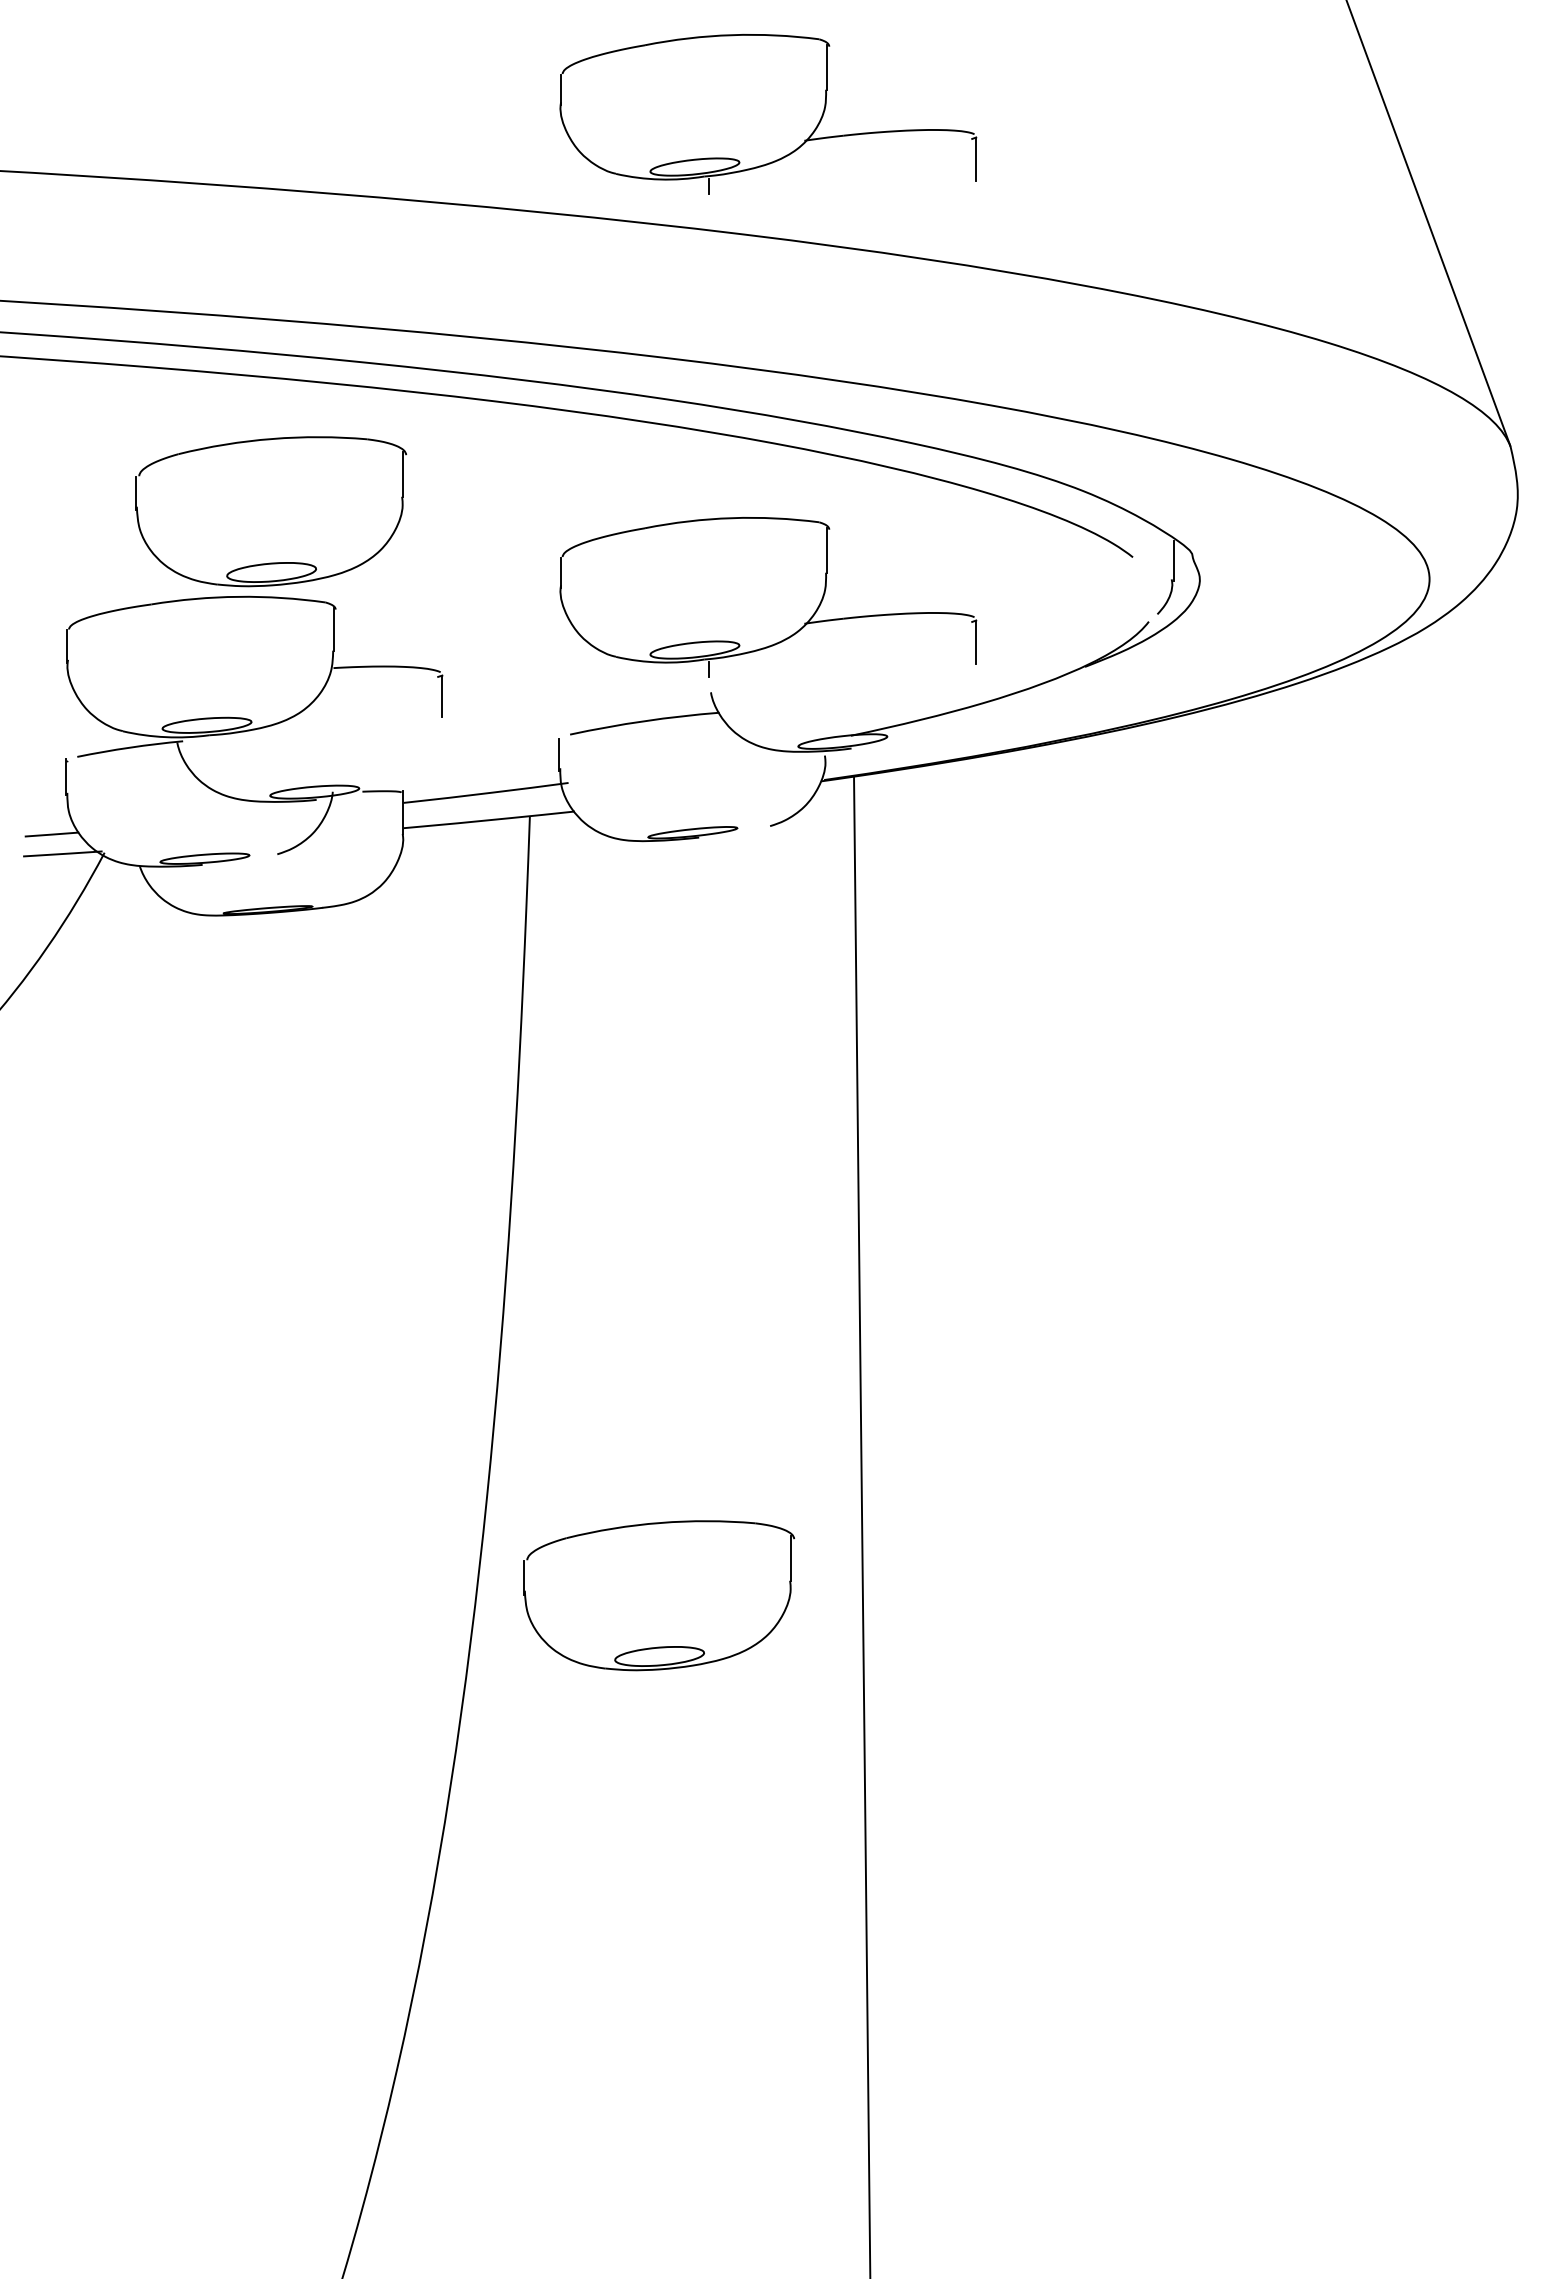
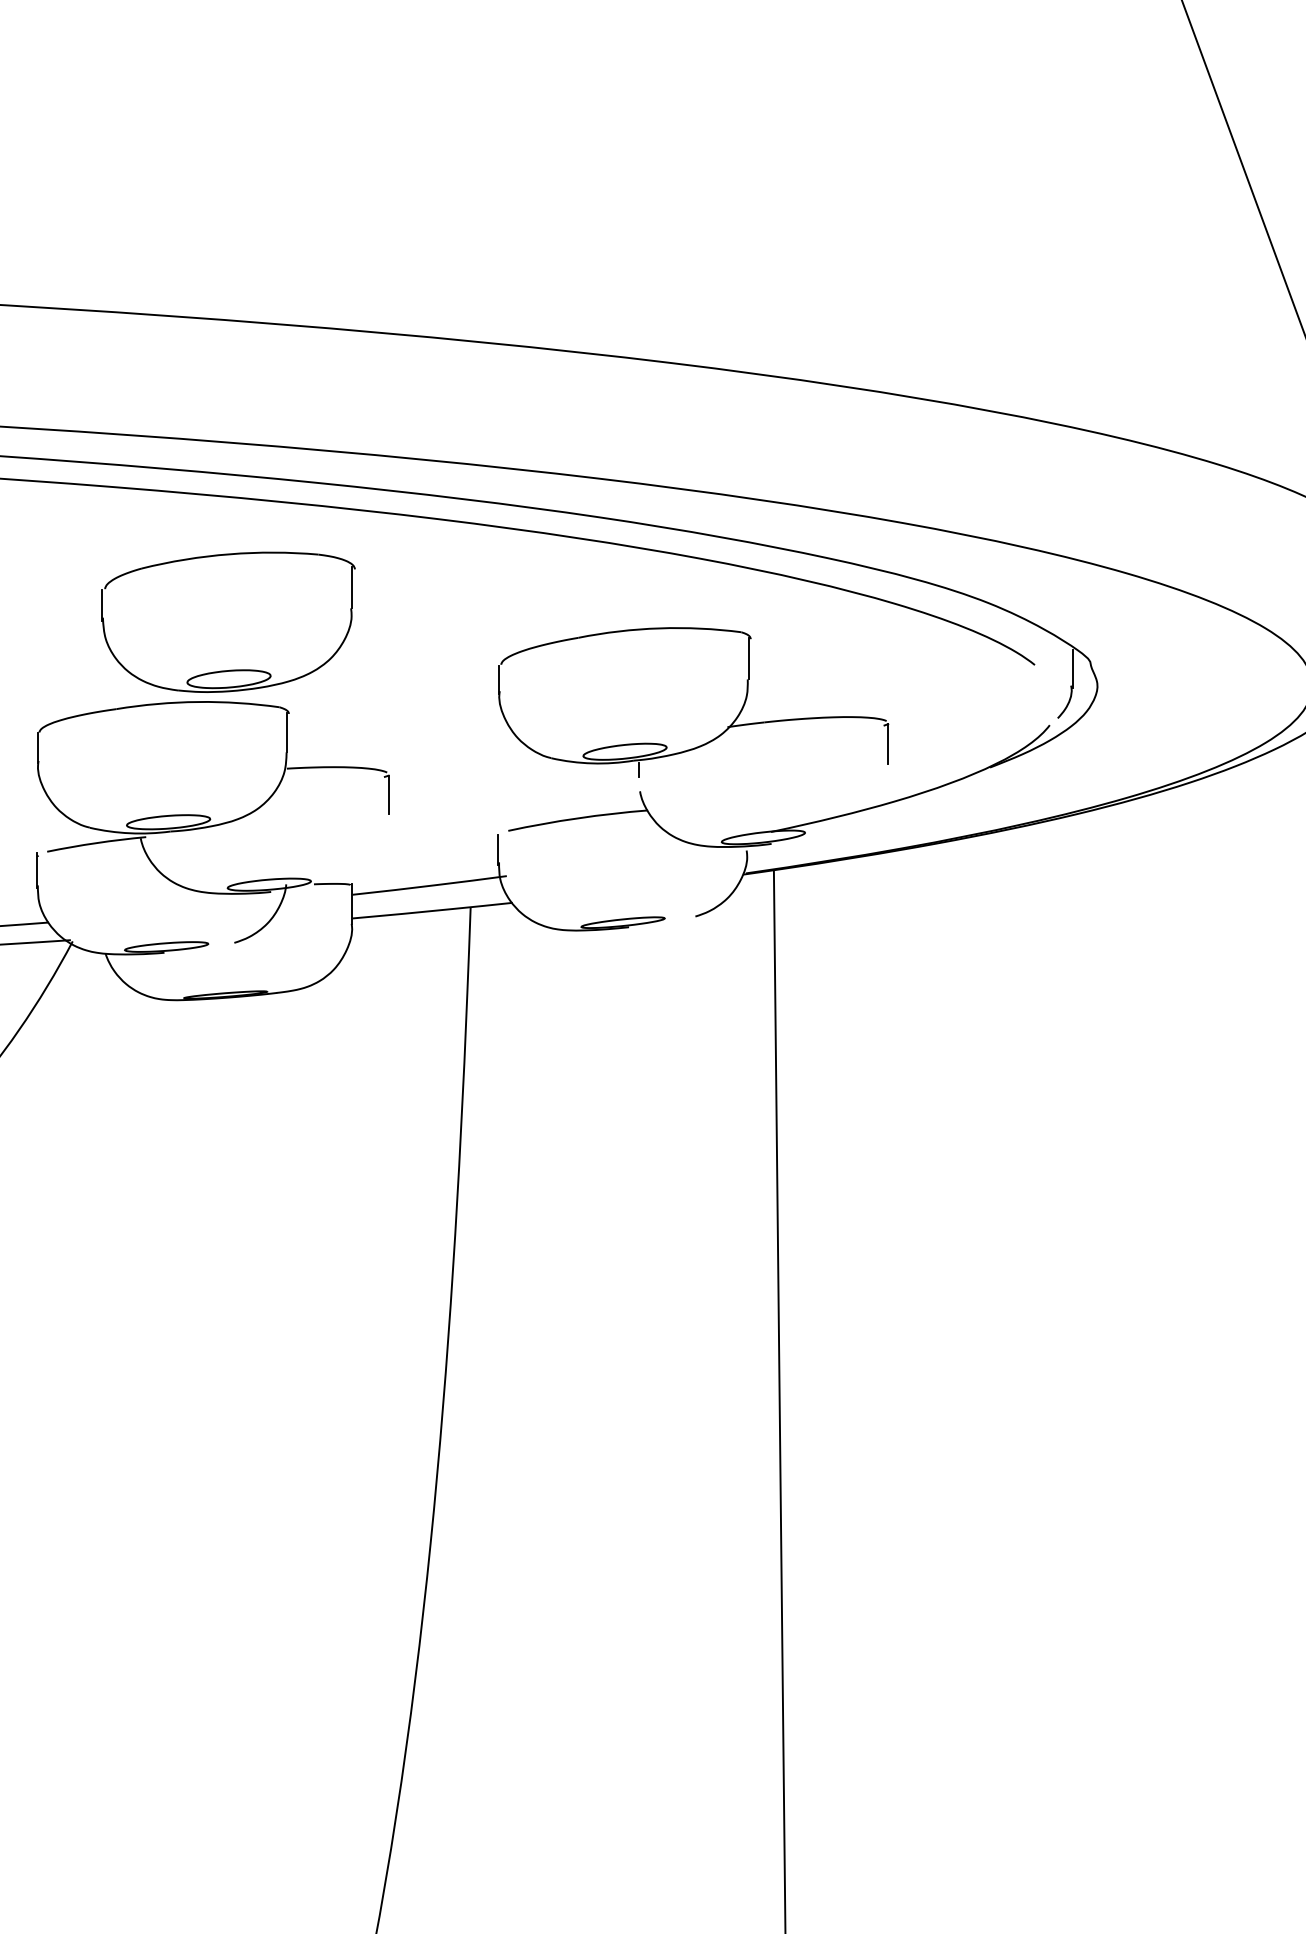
part: (768, 114) -> (693, 250), removed
part: (658, 1646) -> (590, 1684), removed

